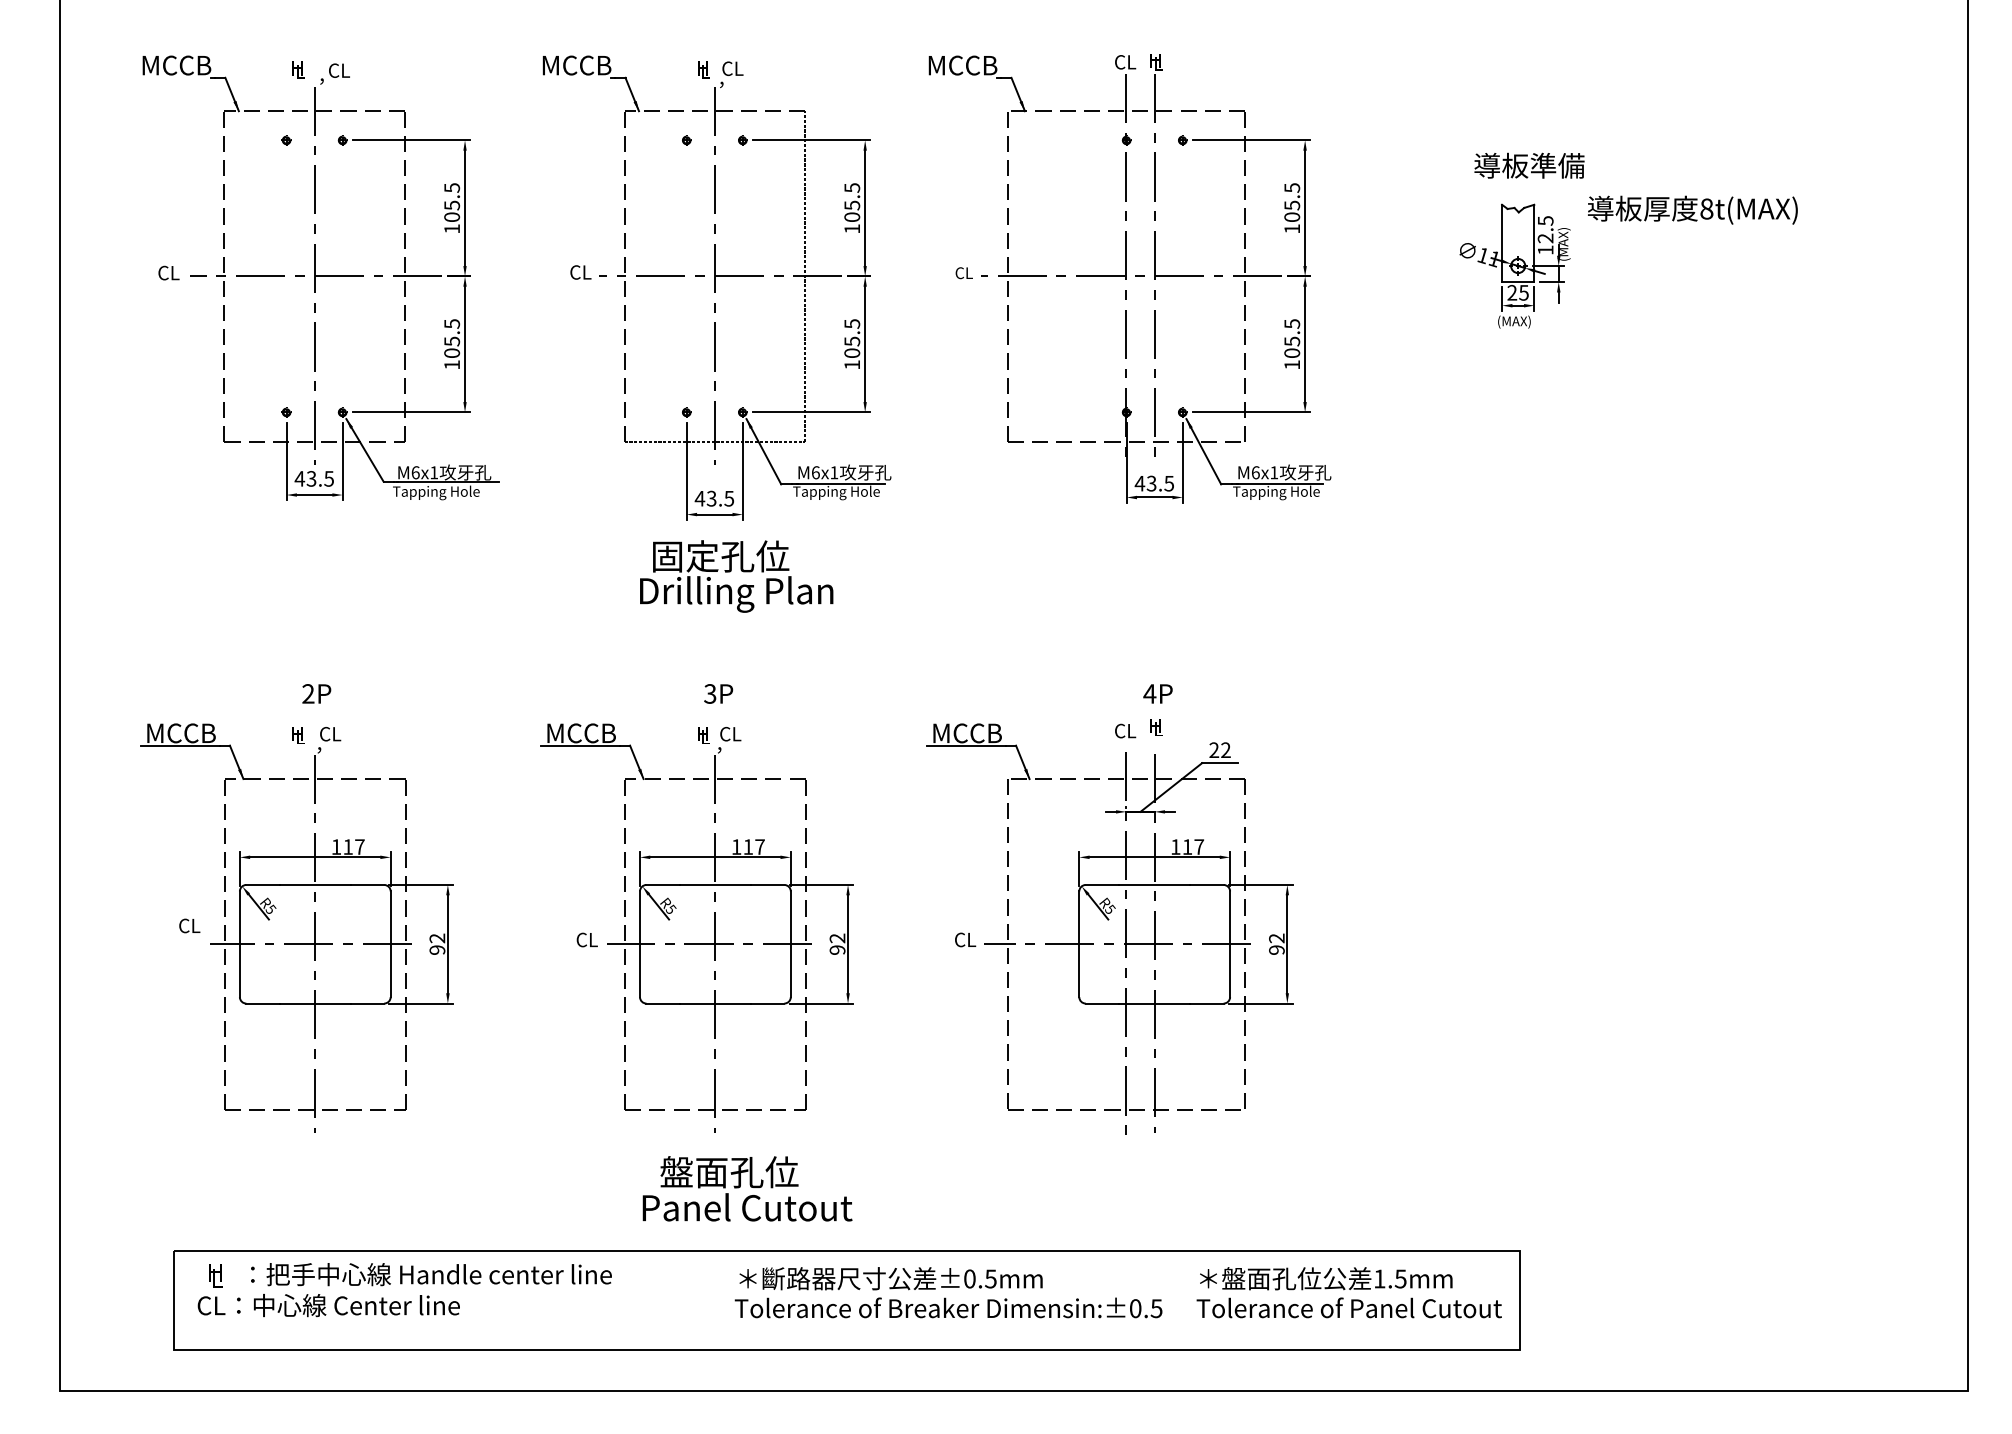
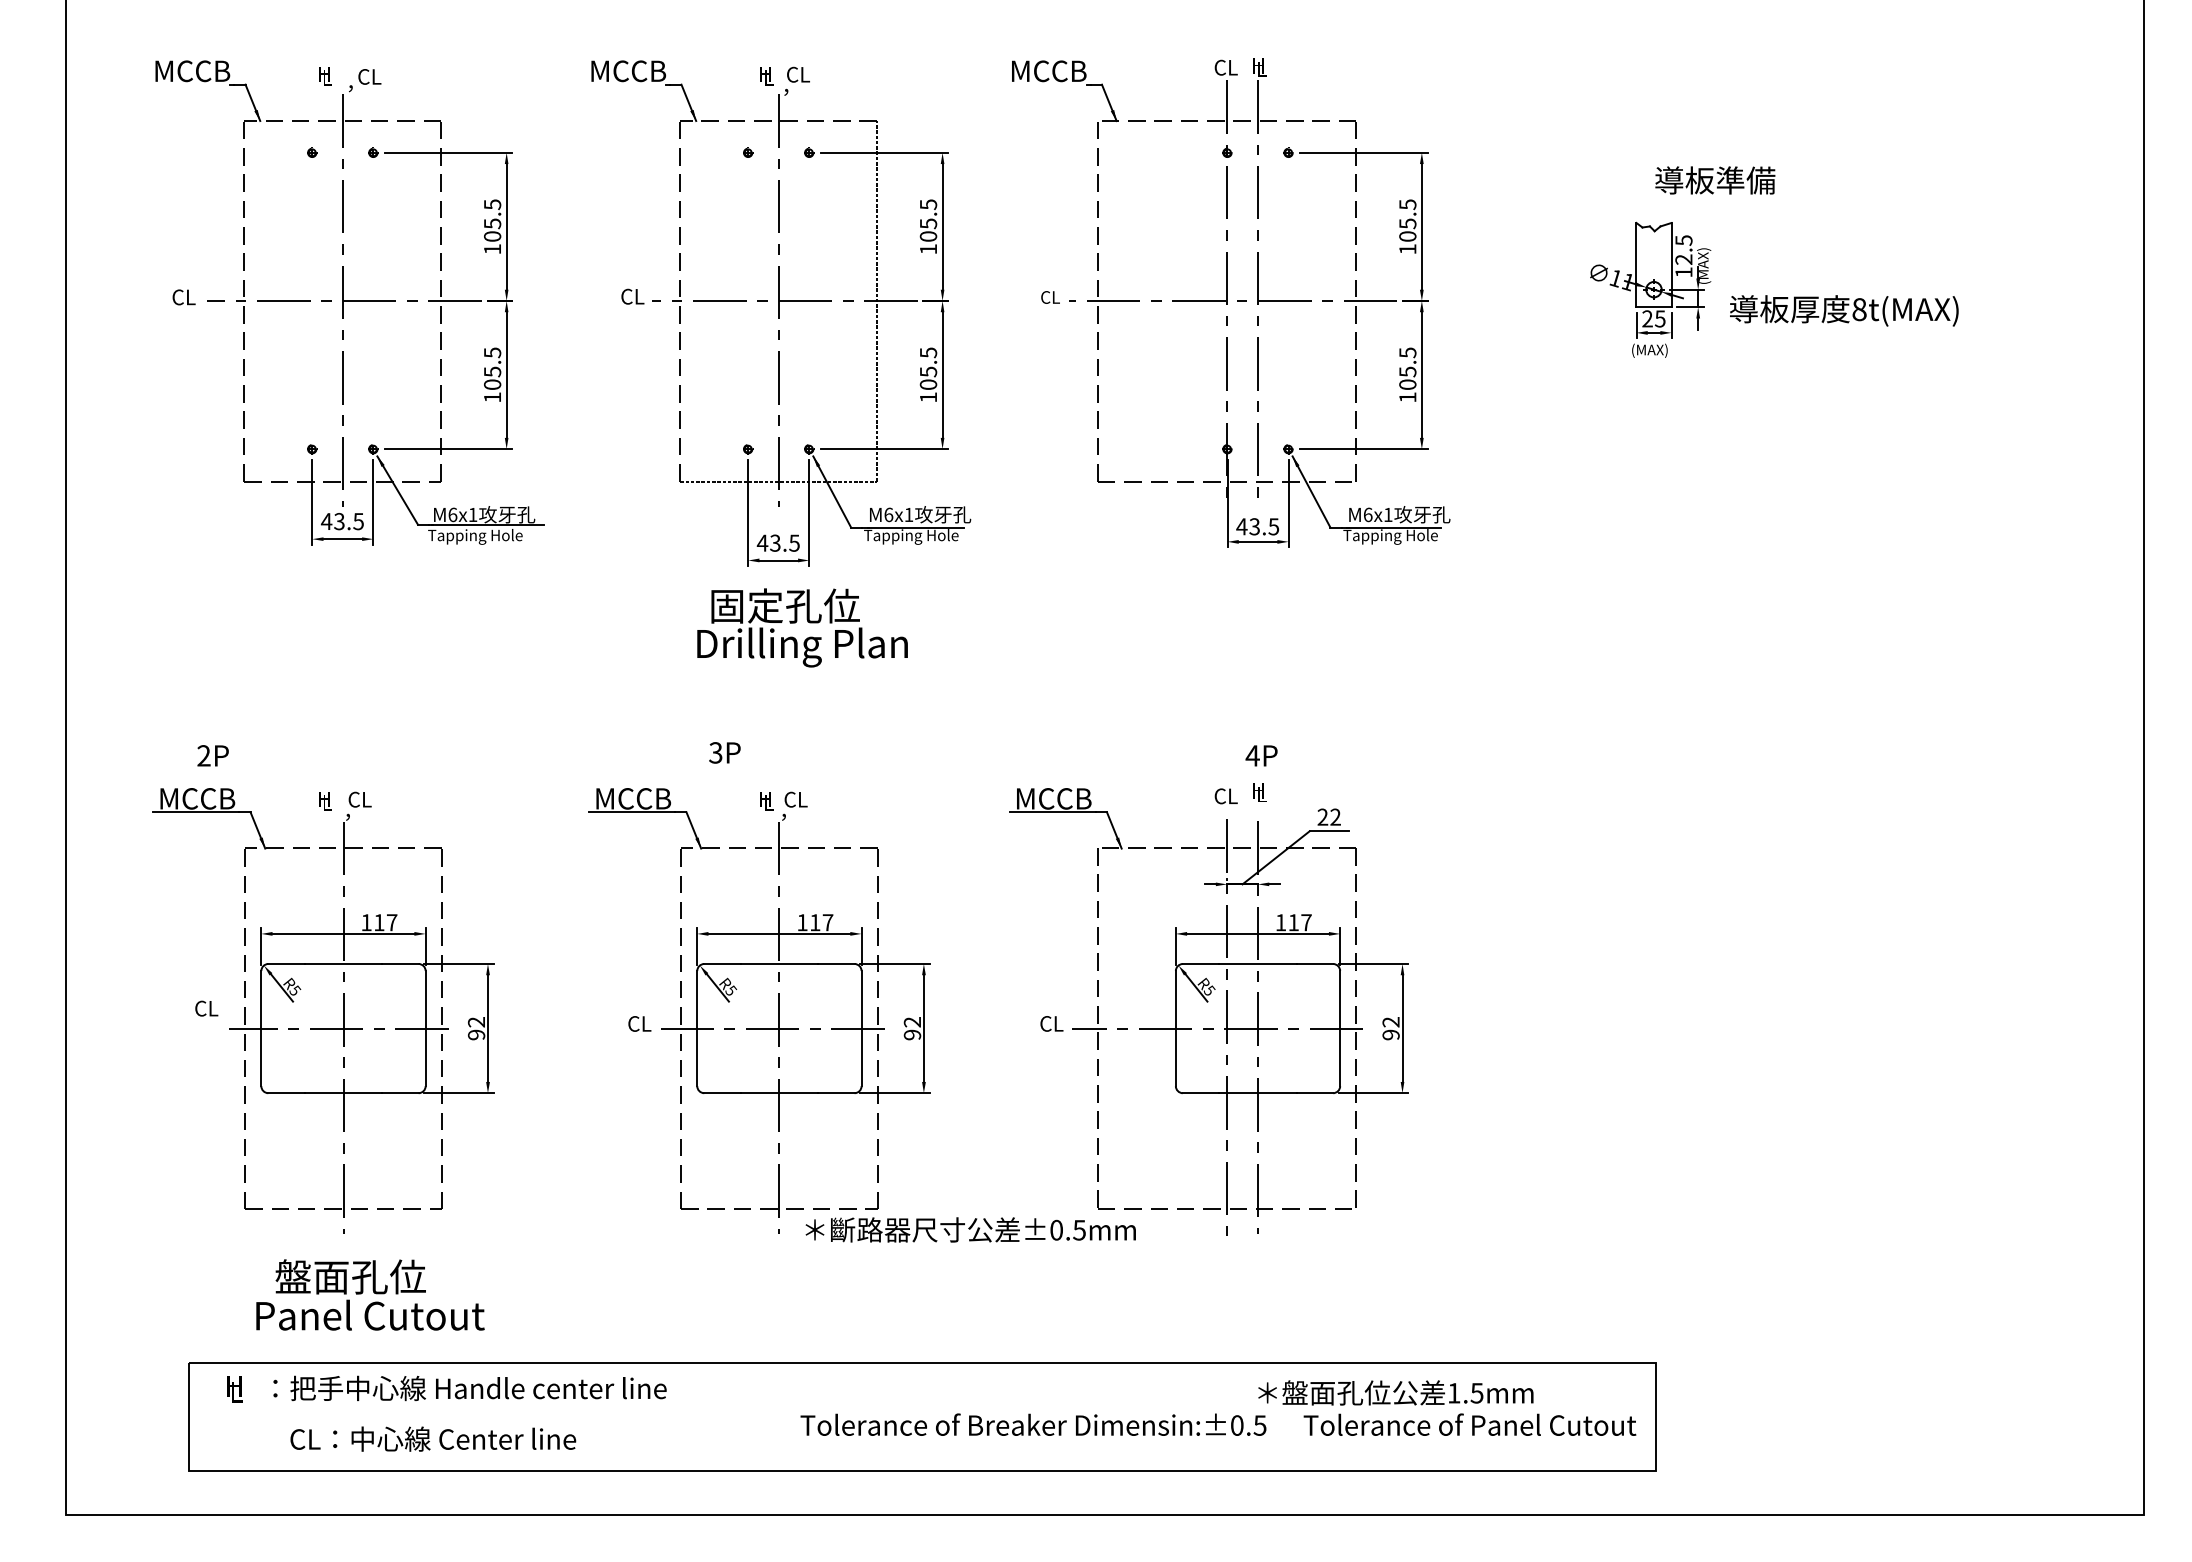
text: (1529, 165) -> (1715, 180), moved
text: (1693, 209) -> (1844, 310), moved
text: (316, 693) -> (212, 755), moved
text: (718, 693) -> (724, 752), moved
text: (747, 1188) -> (370, 1294), moved
text: (890, 1278) -> (970, 1229), moved
text: (1325, 1278) -> (1395, 1392), moved
text: (329, 1304) -> (433, 1438), moved

